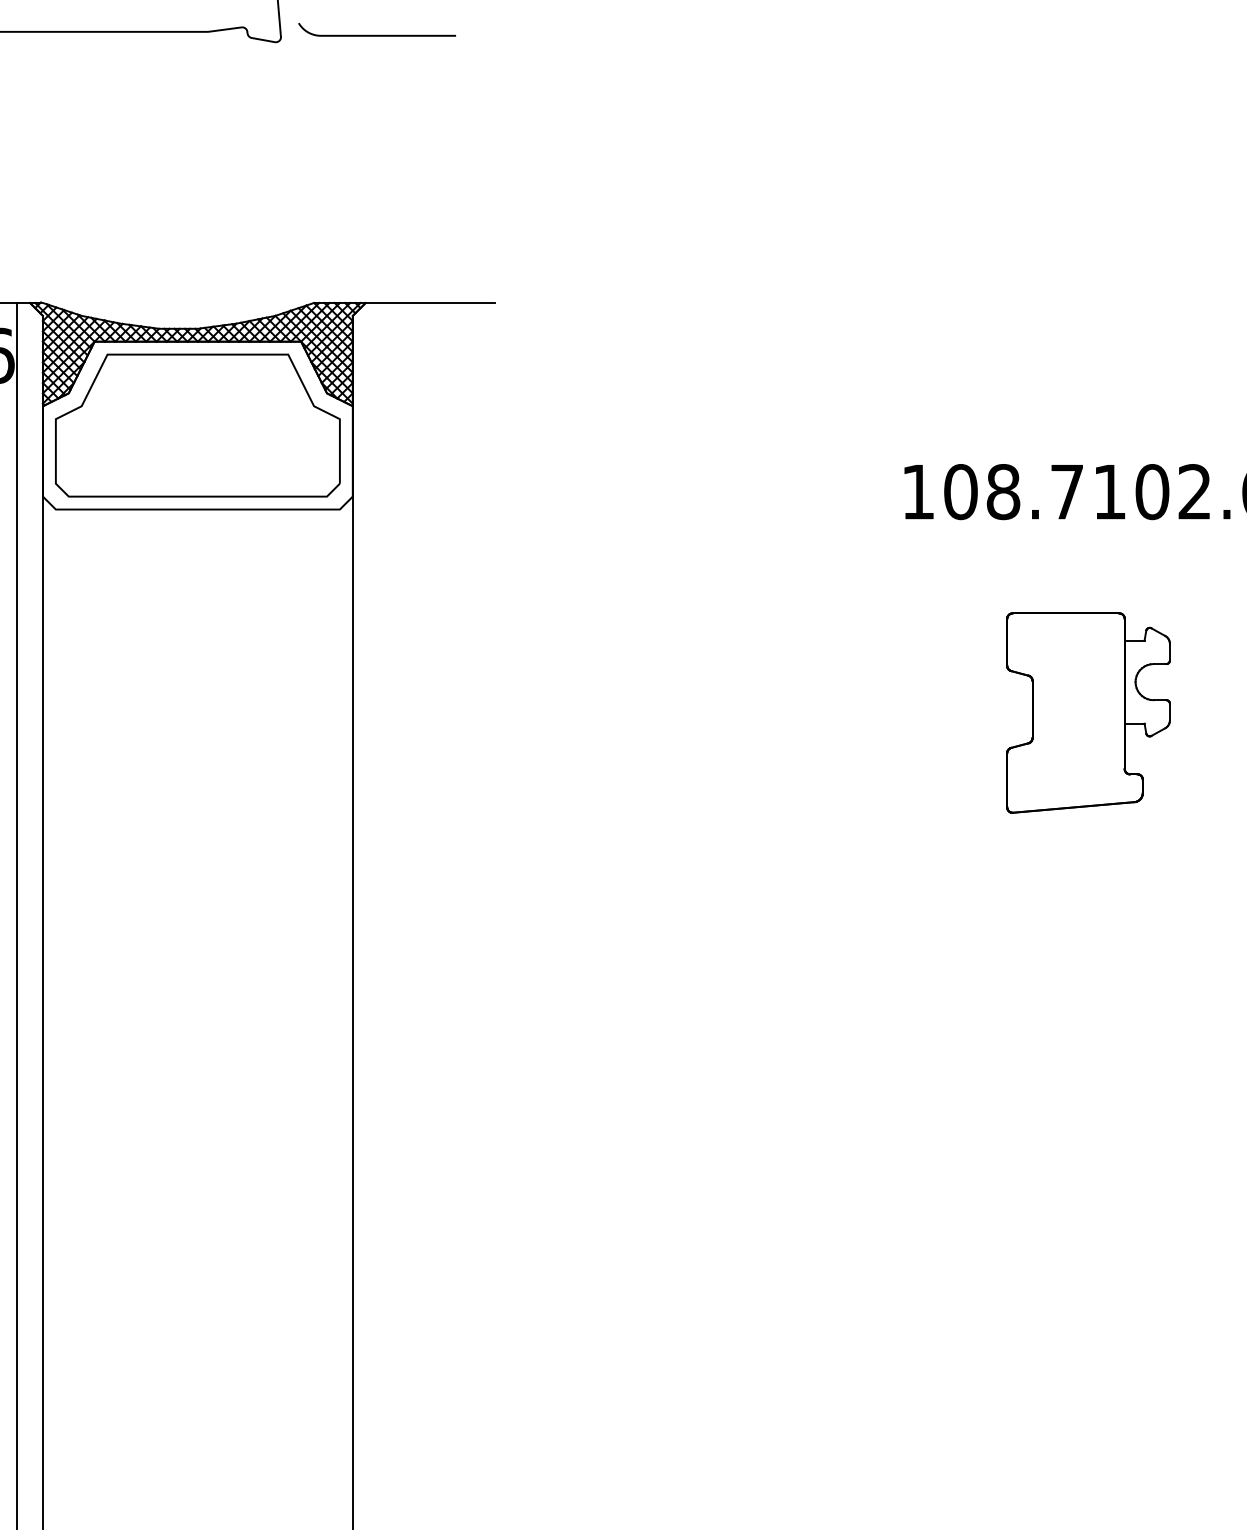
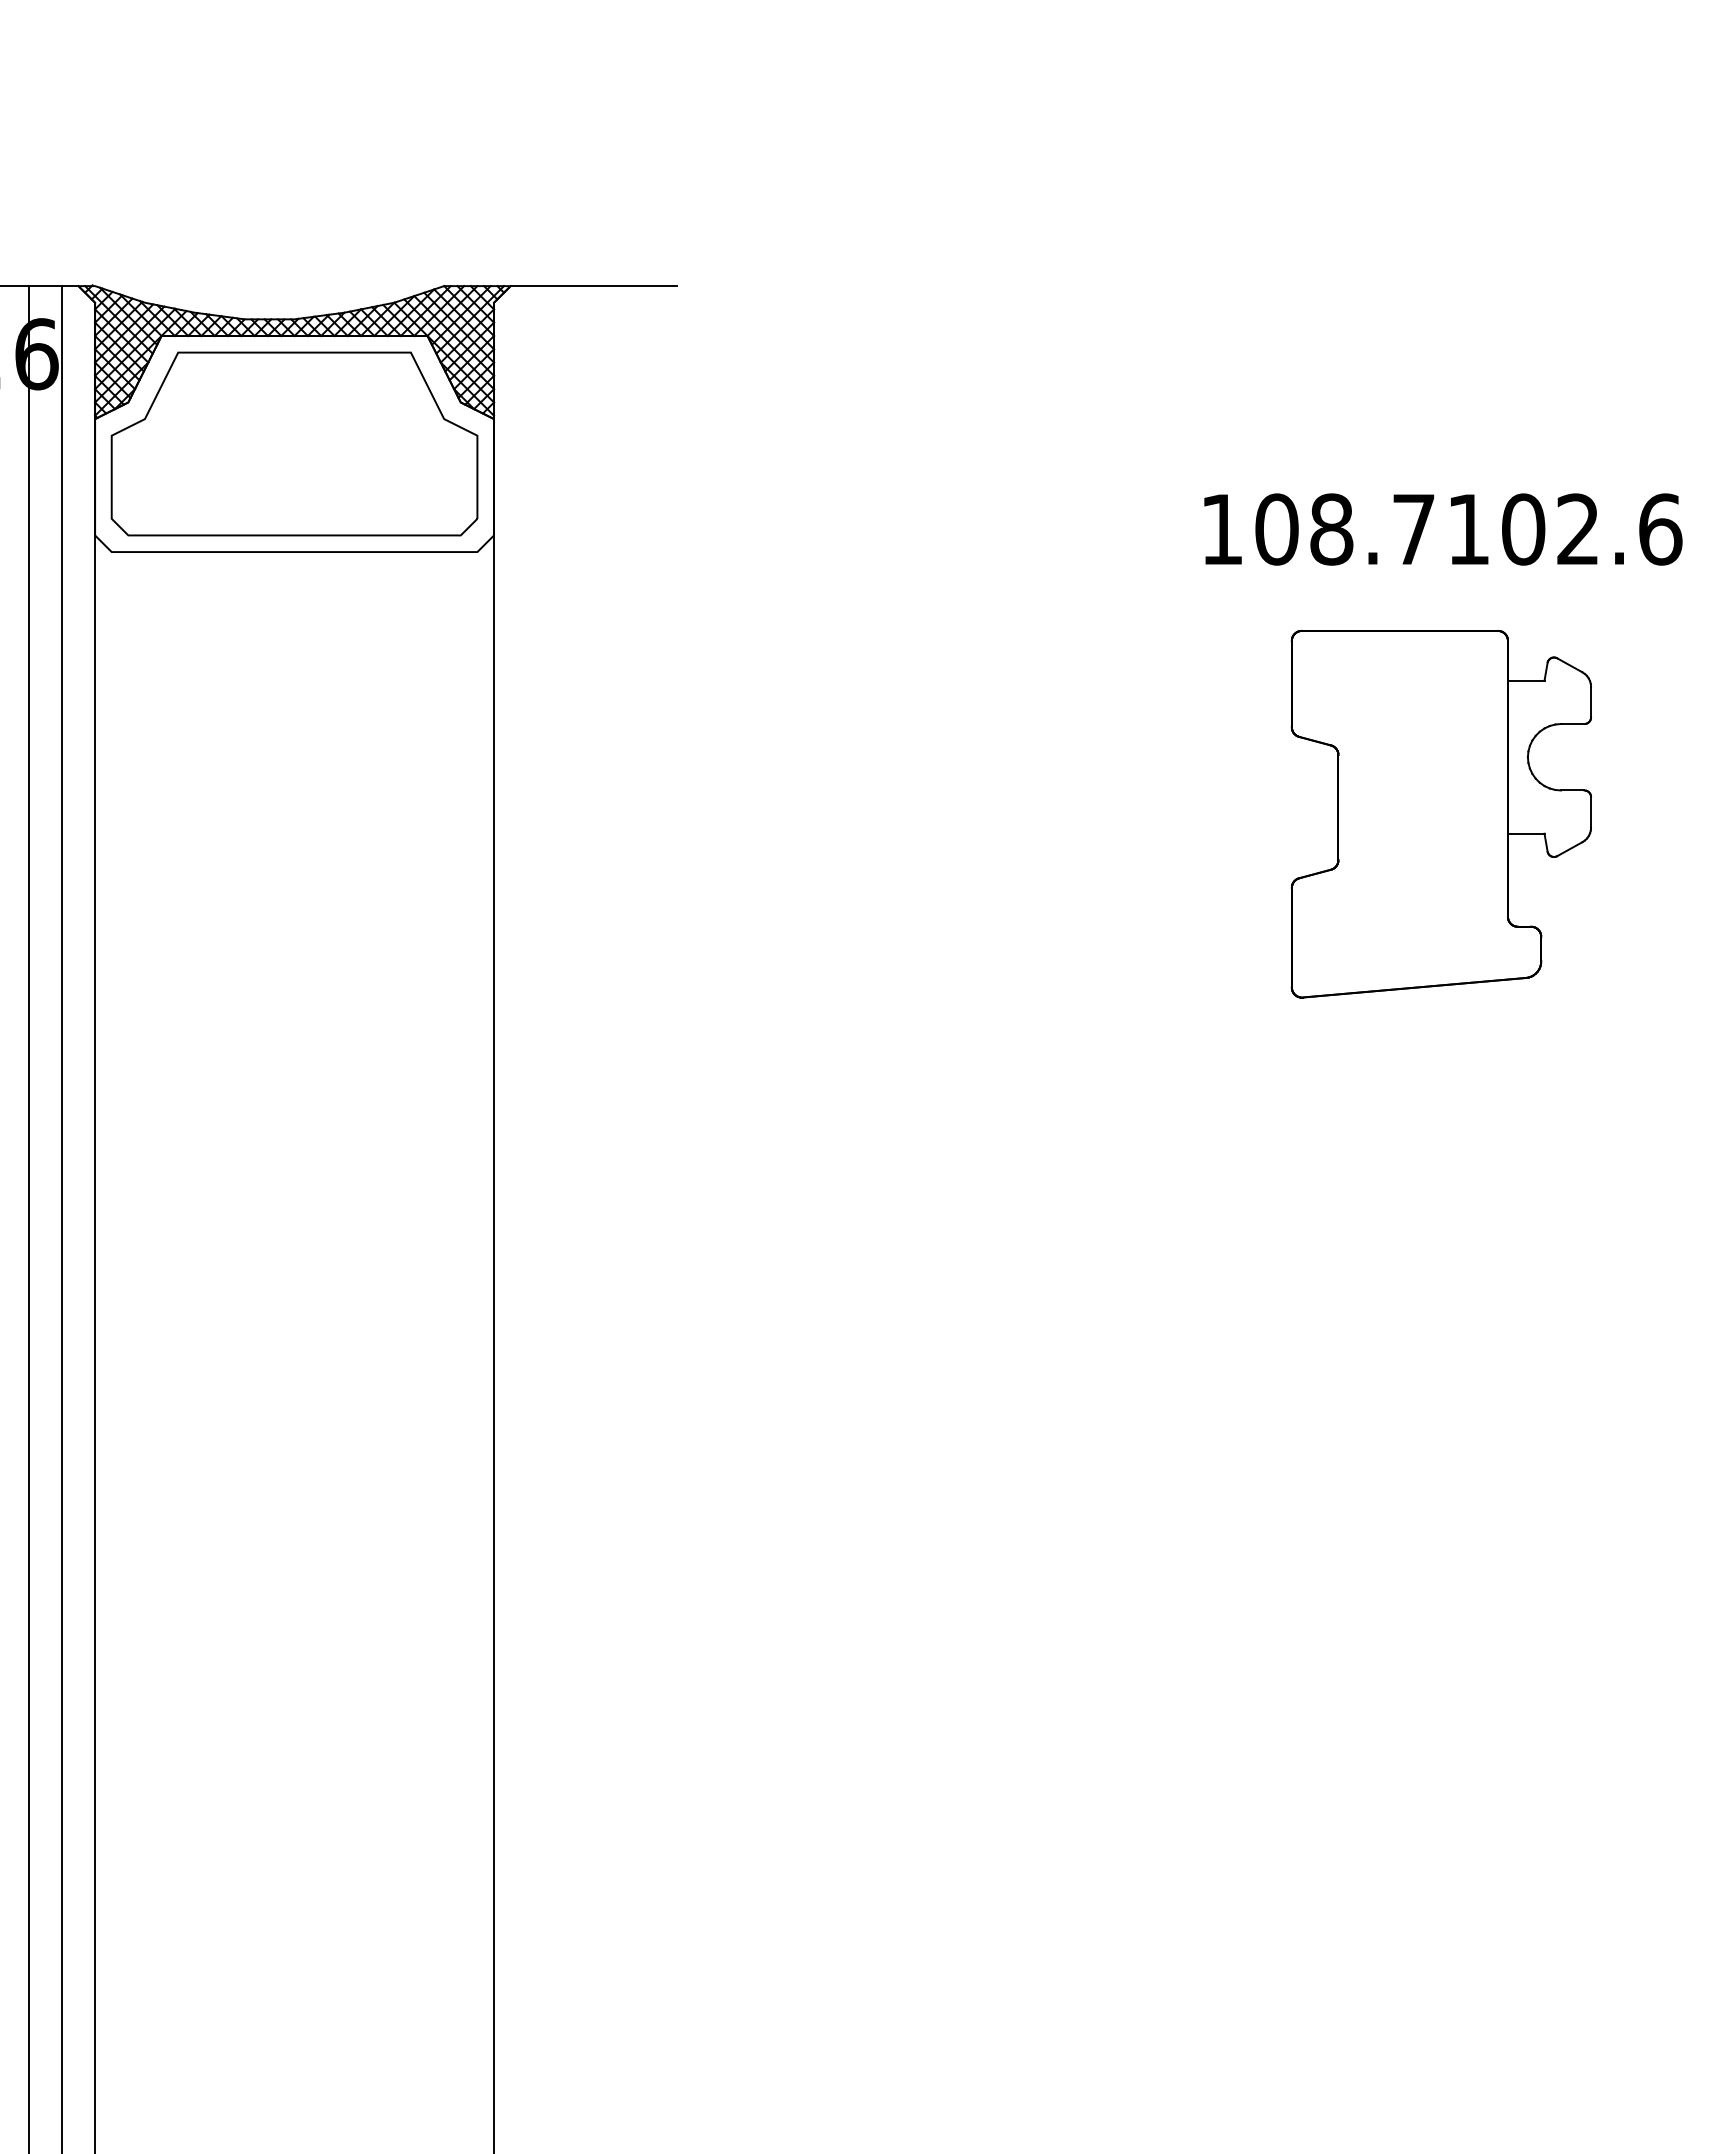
part: (1087, 712) -> (1440, 813), size x1.43

